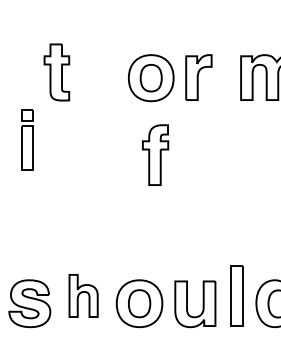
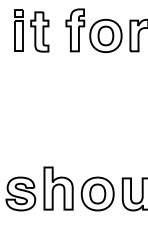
part: (27, 139) -> (19, 29), moved
part: (155, 154) -> (75, 29), moved
part: (83, 295) -> (58, 188), size x1.43

